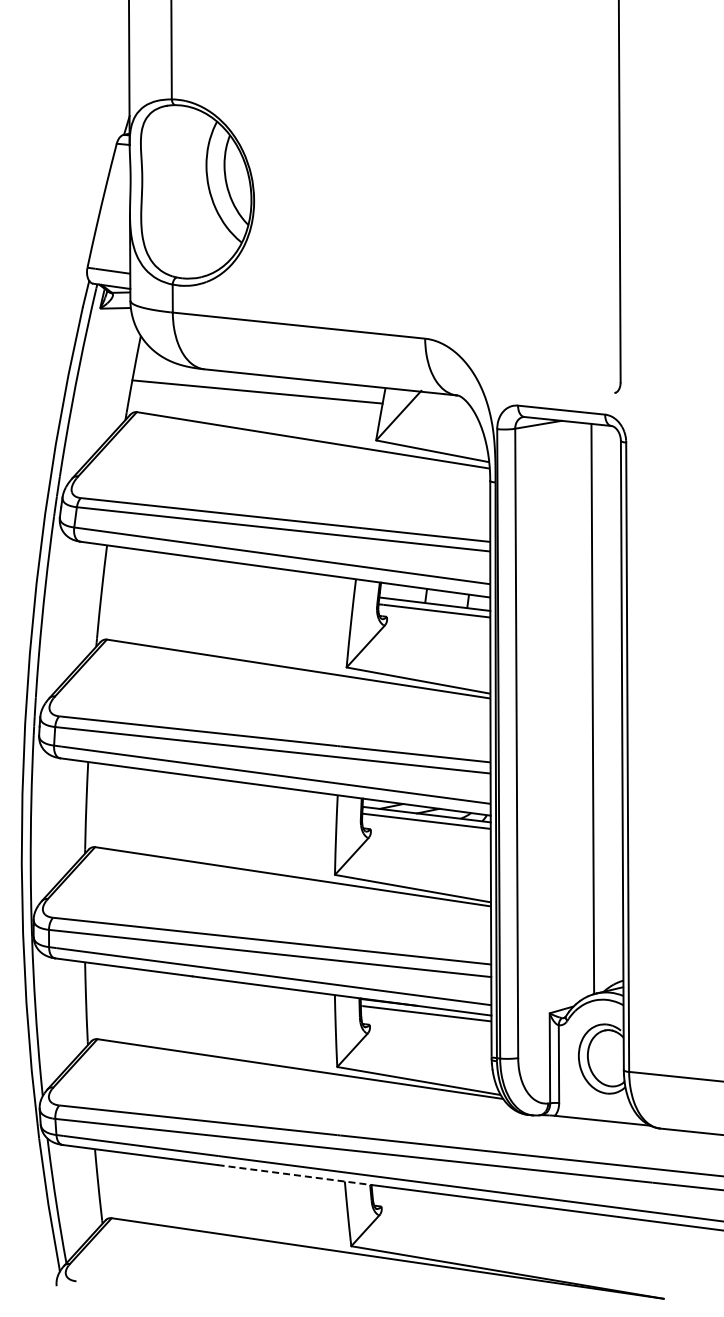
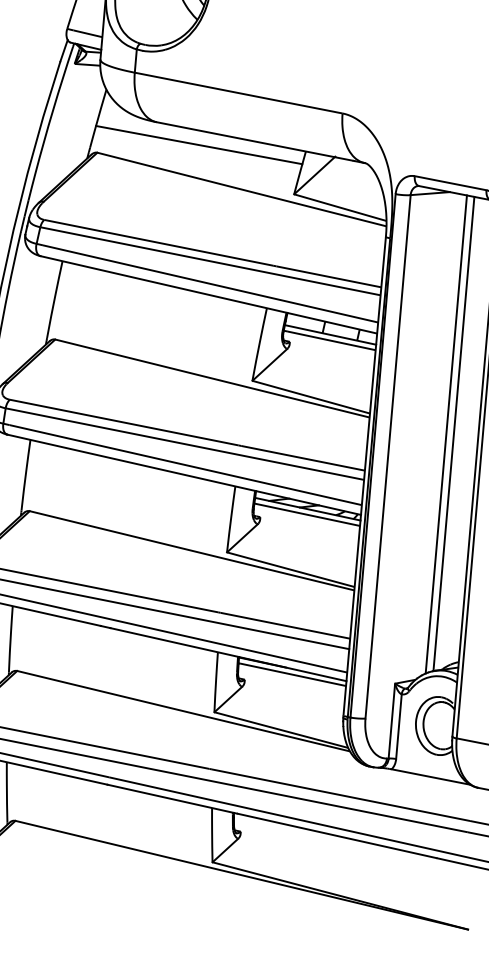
line: (583, 710) -> (446, 434), added
line: (296, 1175) -> (172, 799), dashed -> solid

